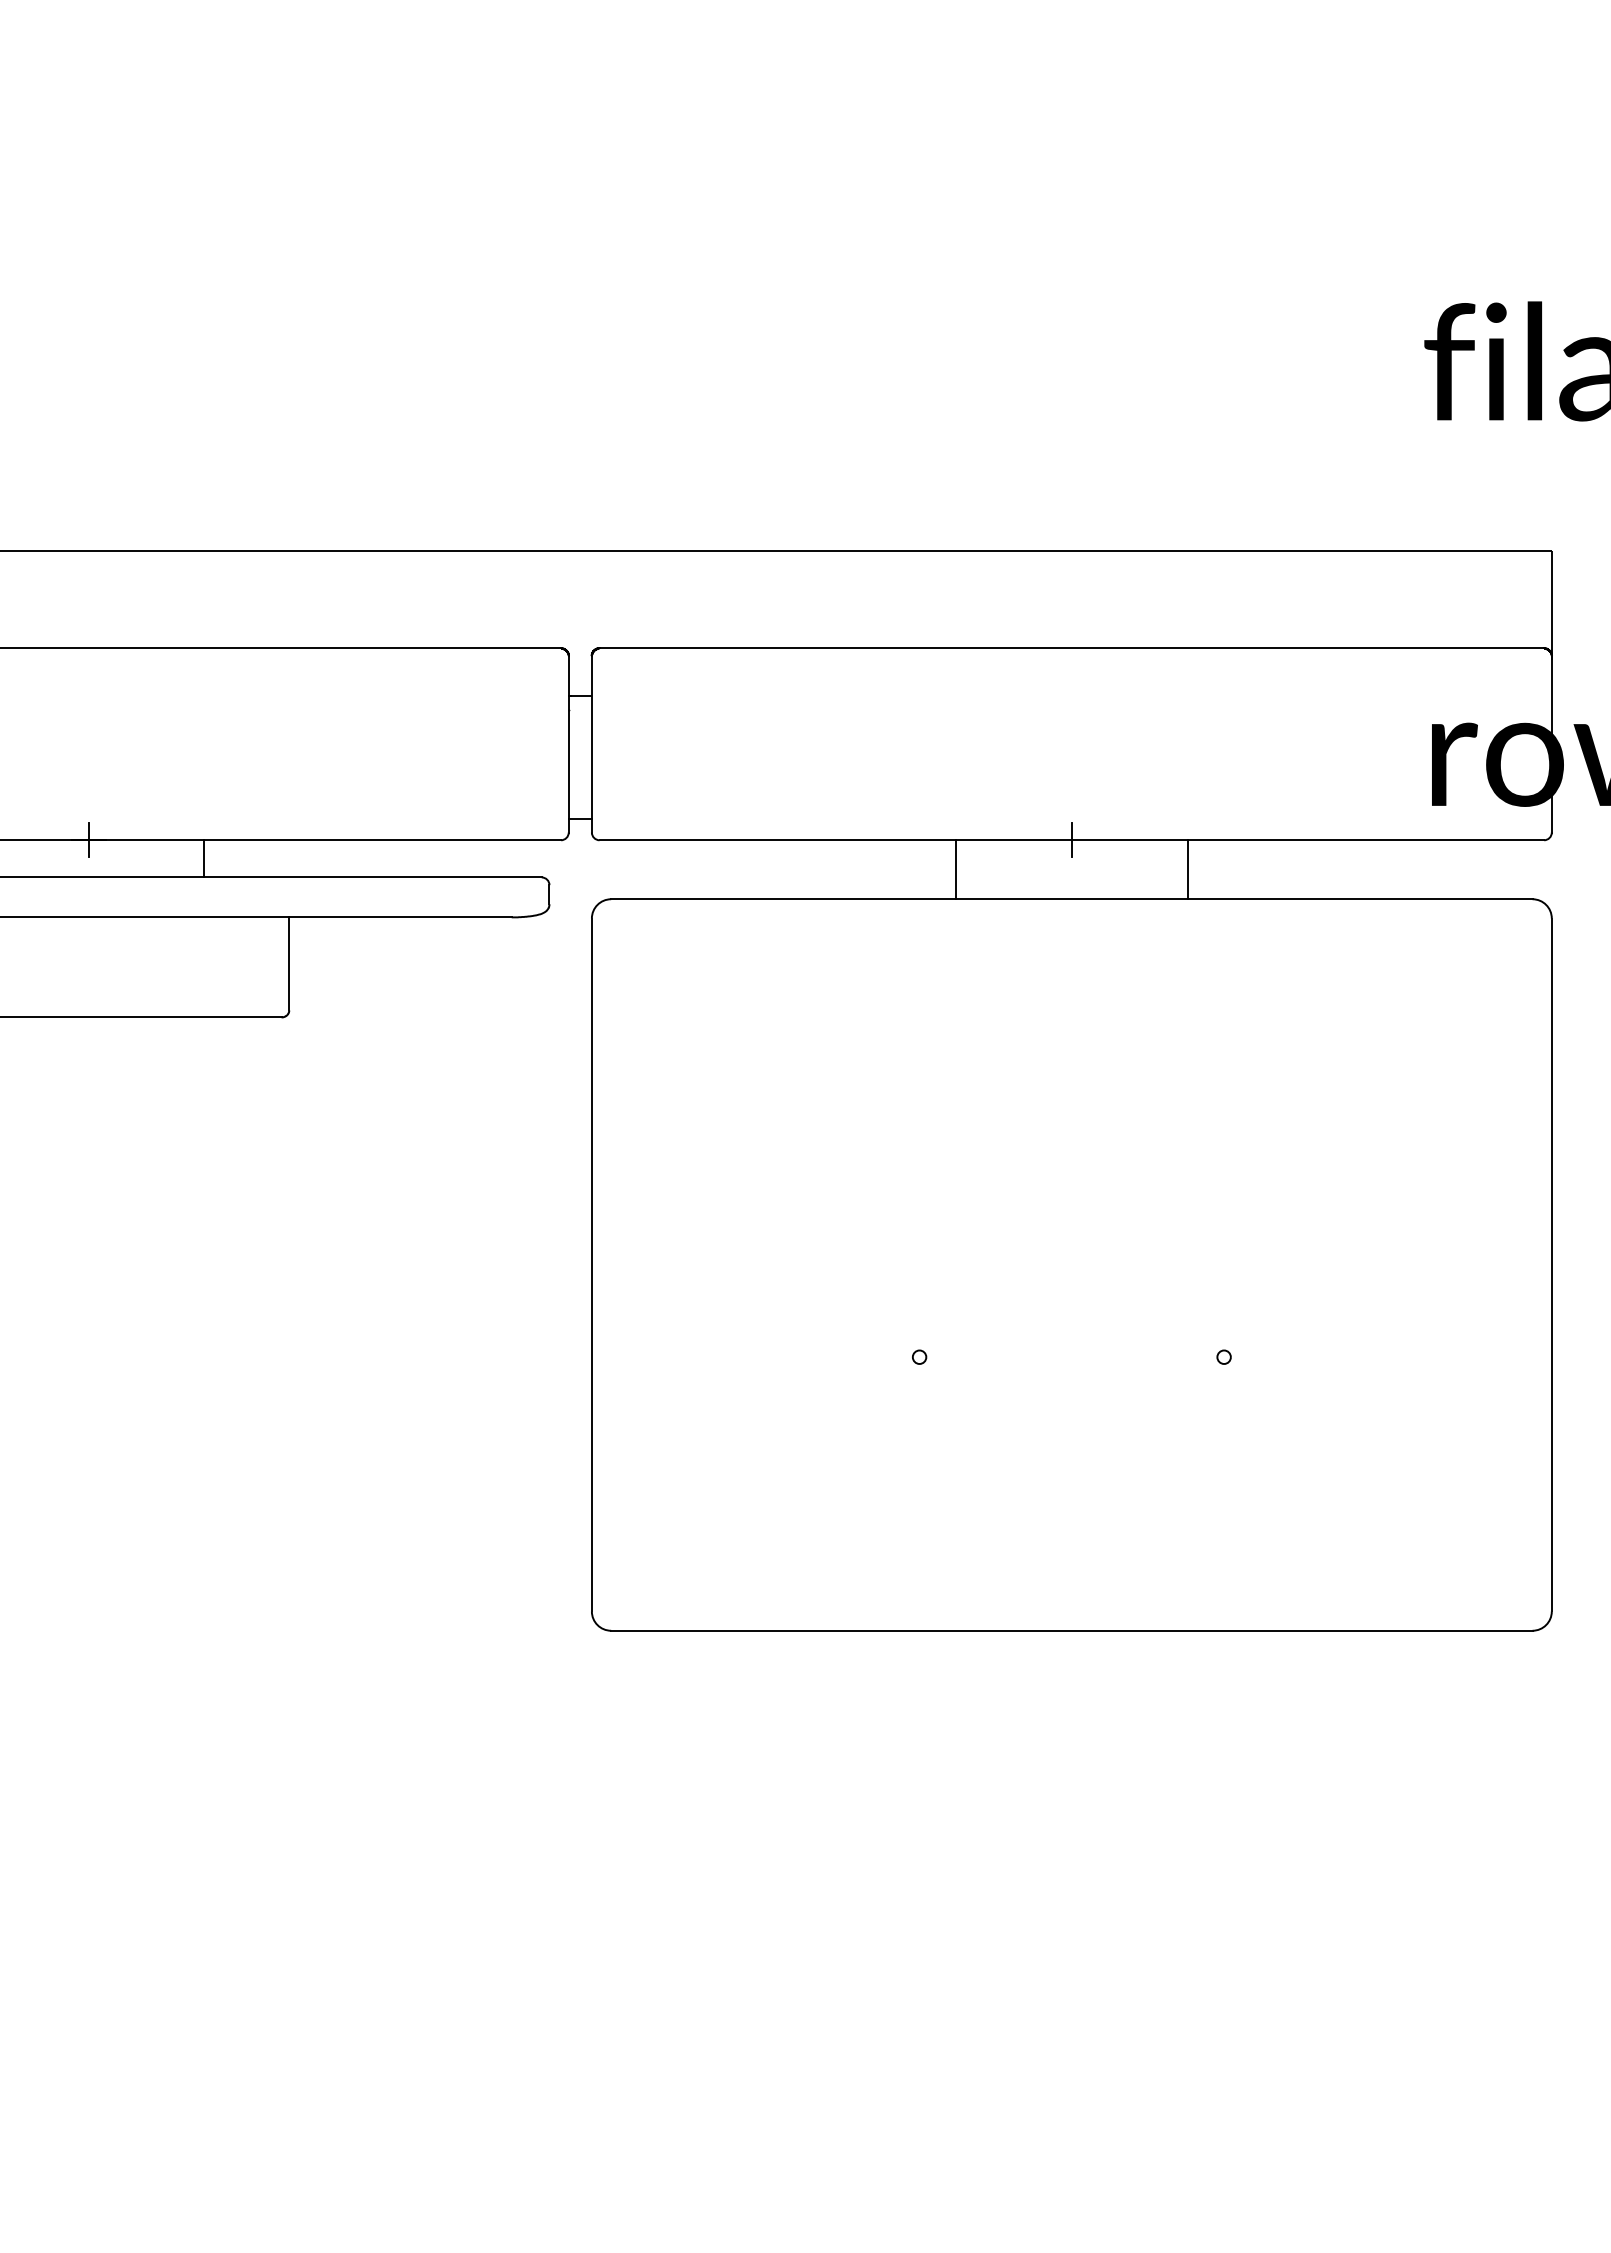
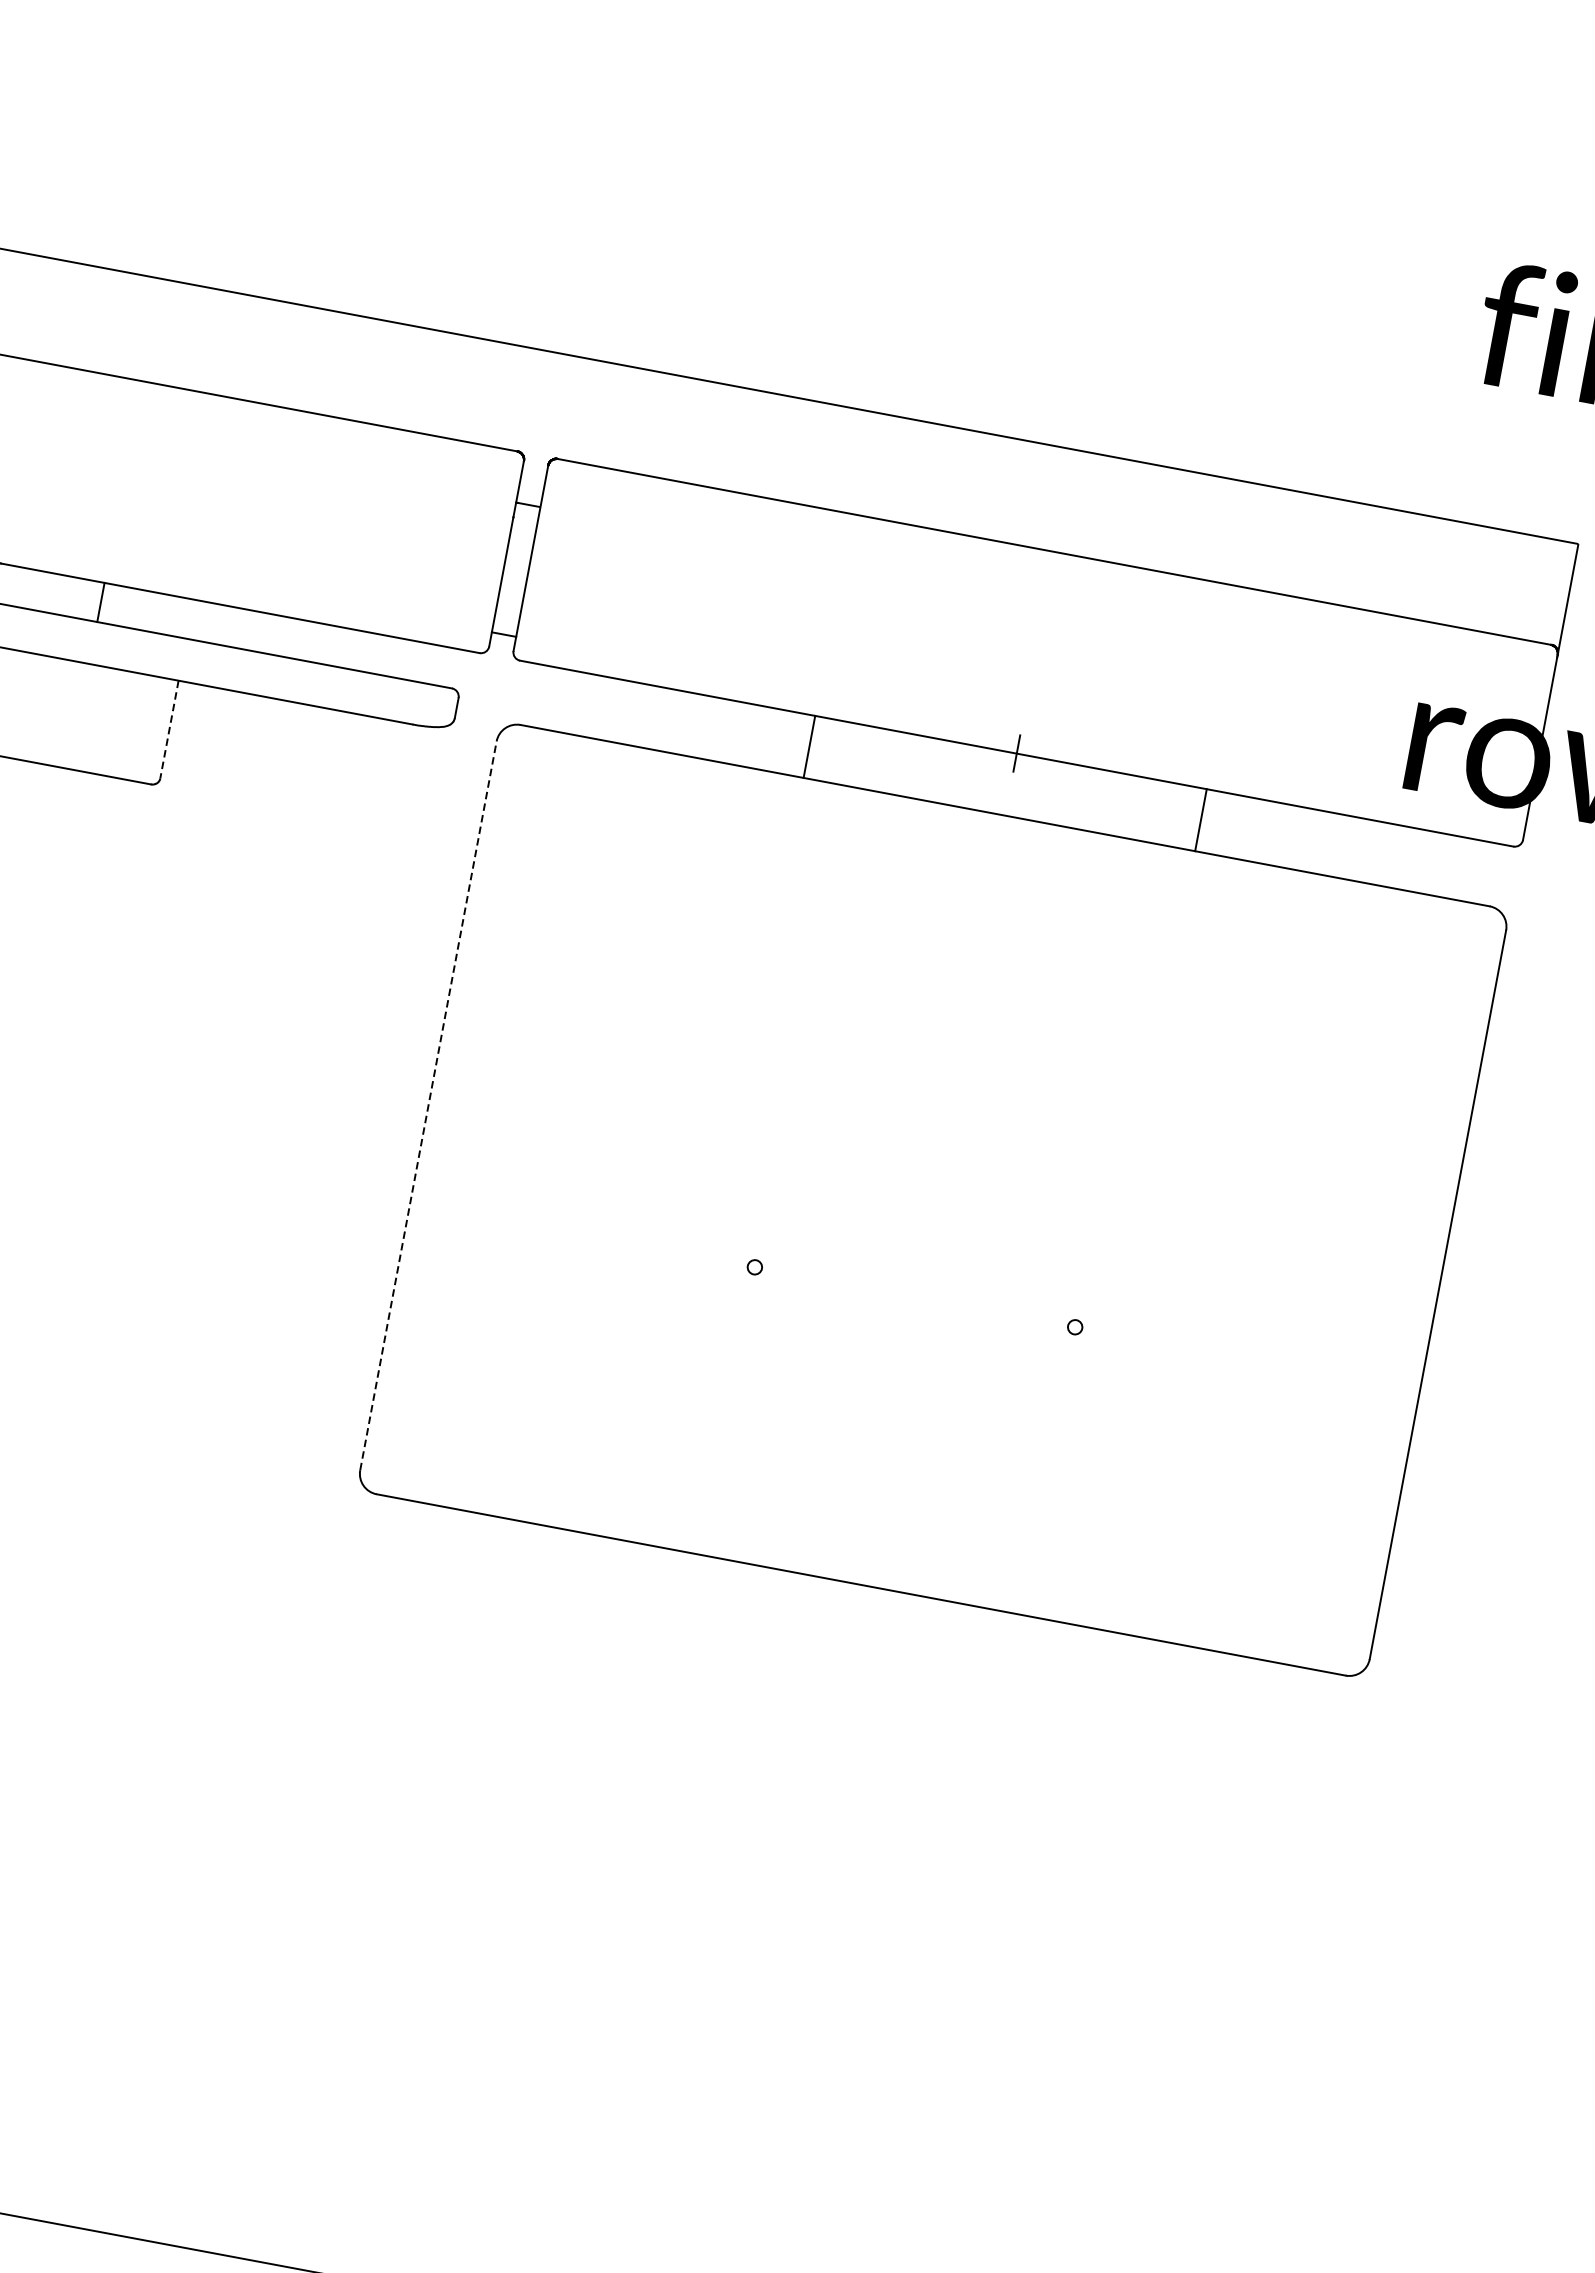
line: (956, 869) -> (809, 746), moved
line: (1187, 869) -> (1201, 819), moved
line: (289, 963) -> (169, 729), solid -> dashed
line: (591, 1264) -> (428, 1105), solid -> dashed

